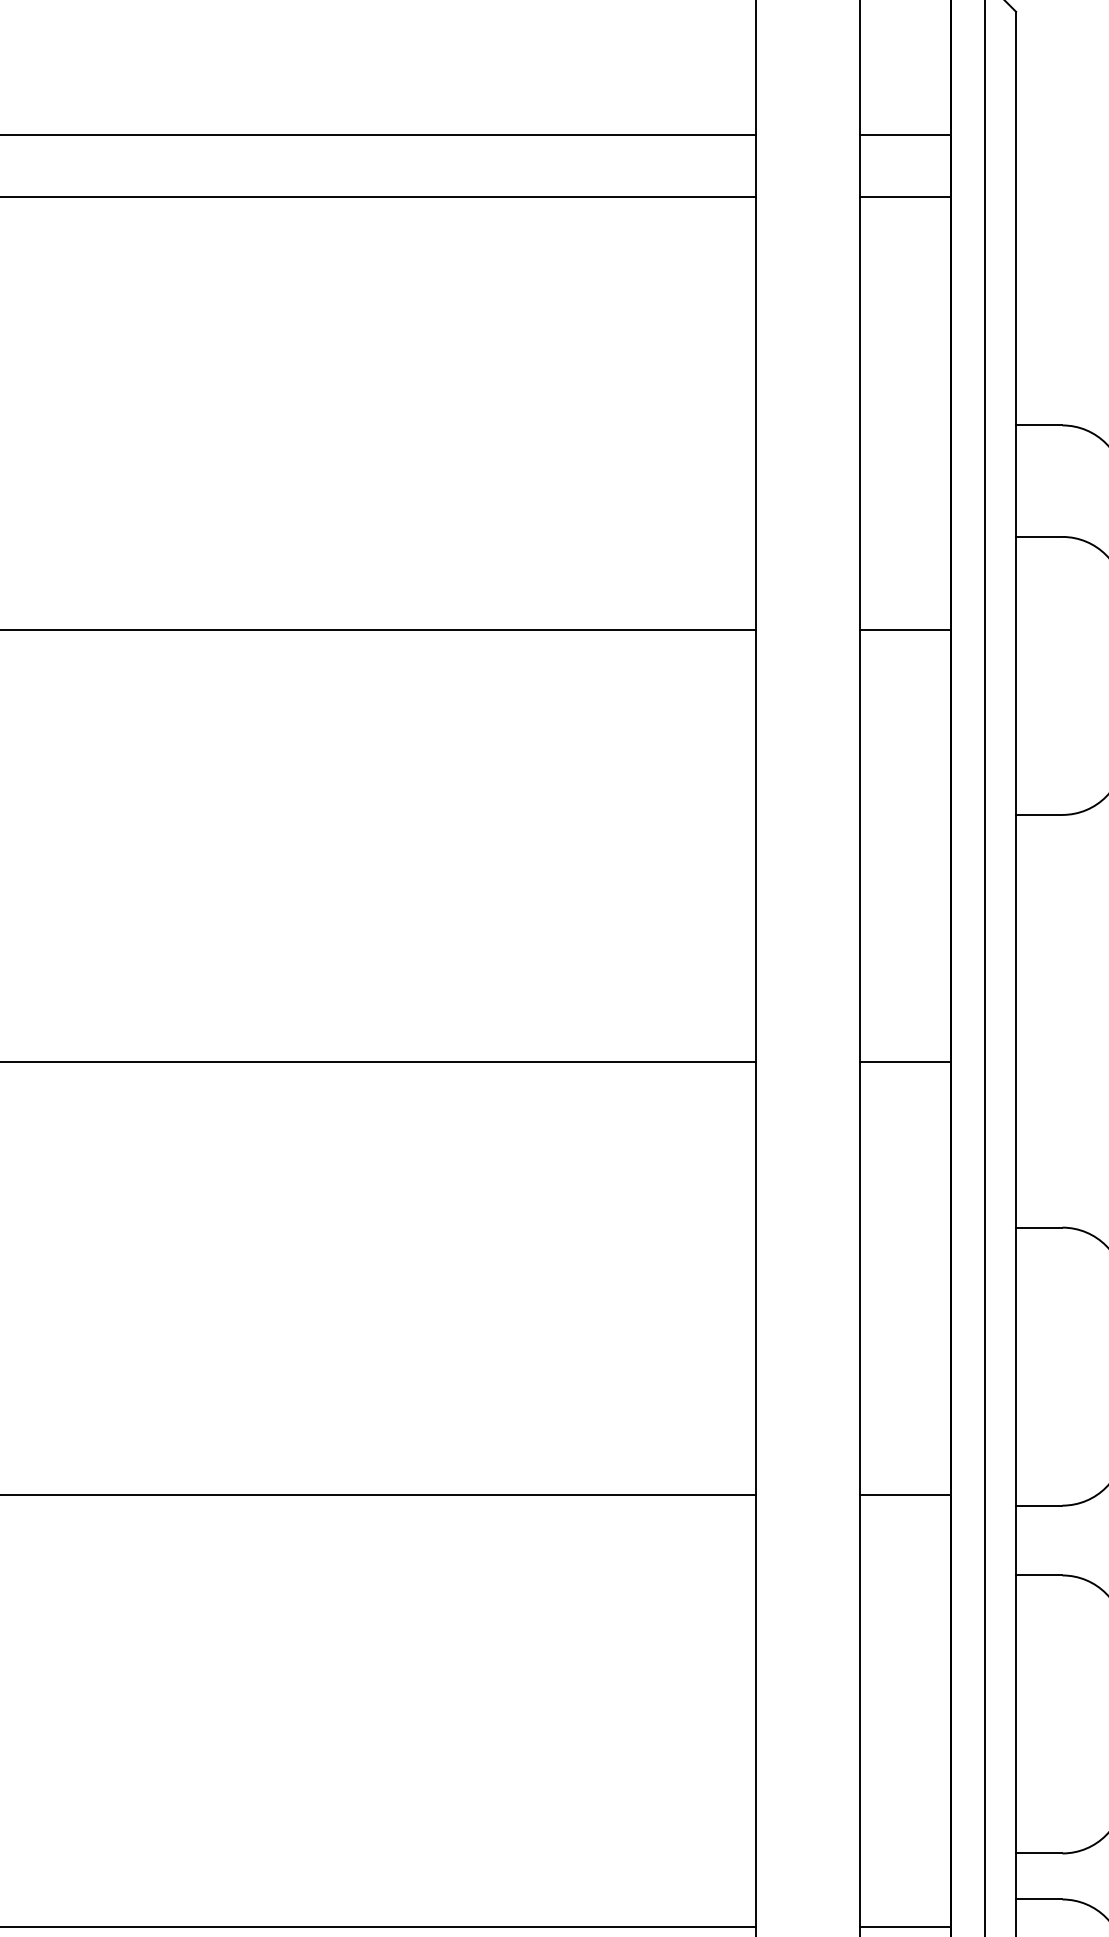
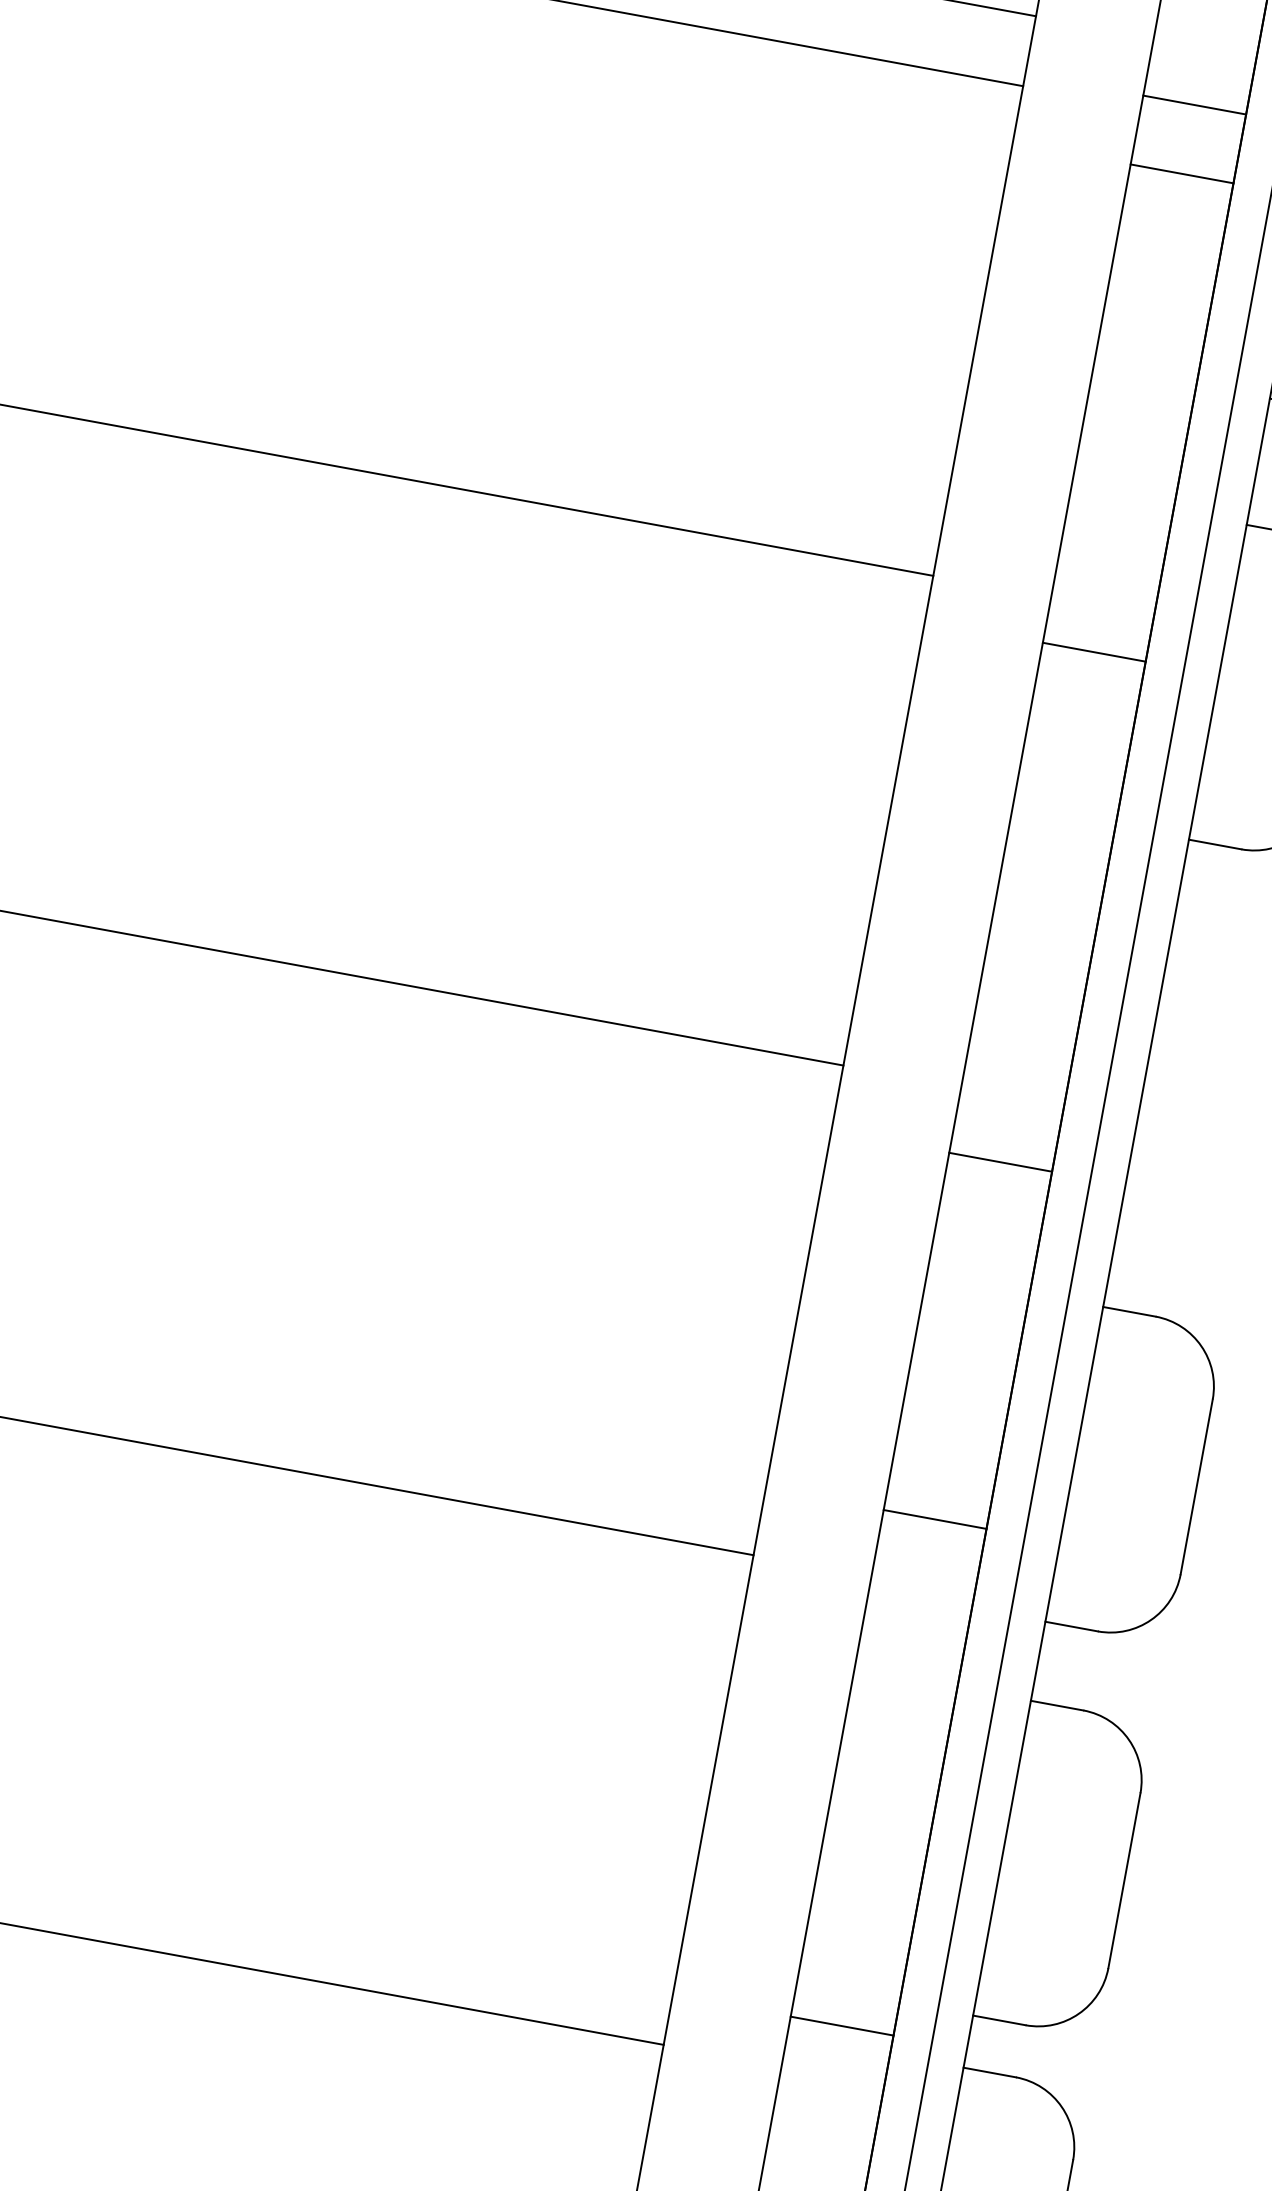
line: (905, 135) -> (1194, 105), moved
line: (905, 197) -> (1181, 174), moved
line: (905, 629) -> (1093, 652), moved
line: (905, 1062) -> (1000, 1162), moved
line: (905, 1494) -> (934, 1519), moved
line: (905, 1926) -> (841, 2025), moved

